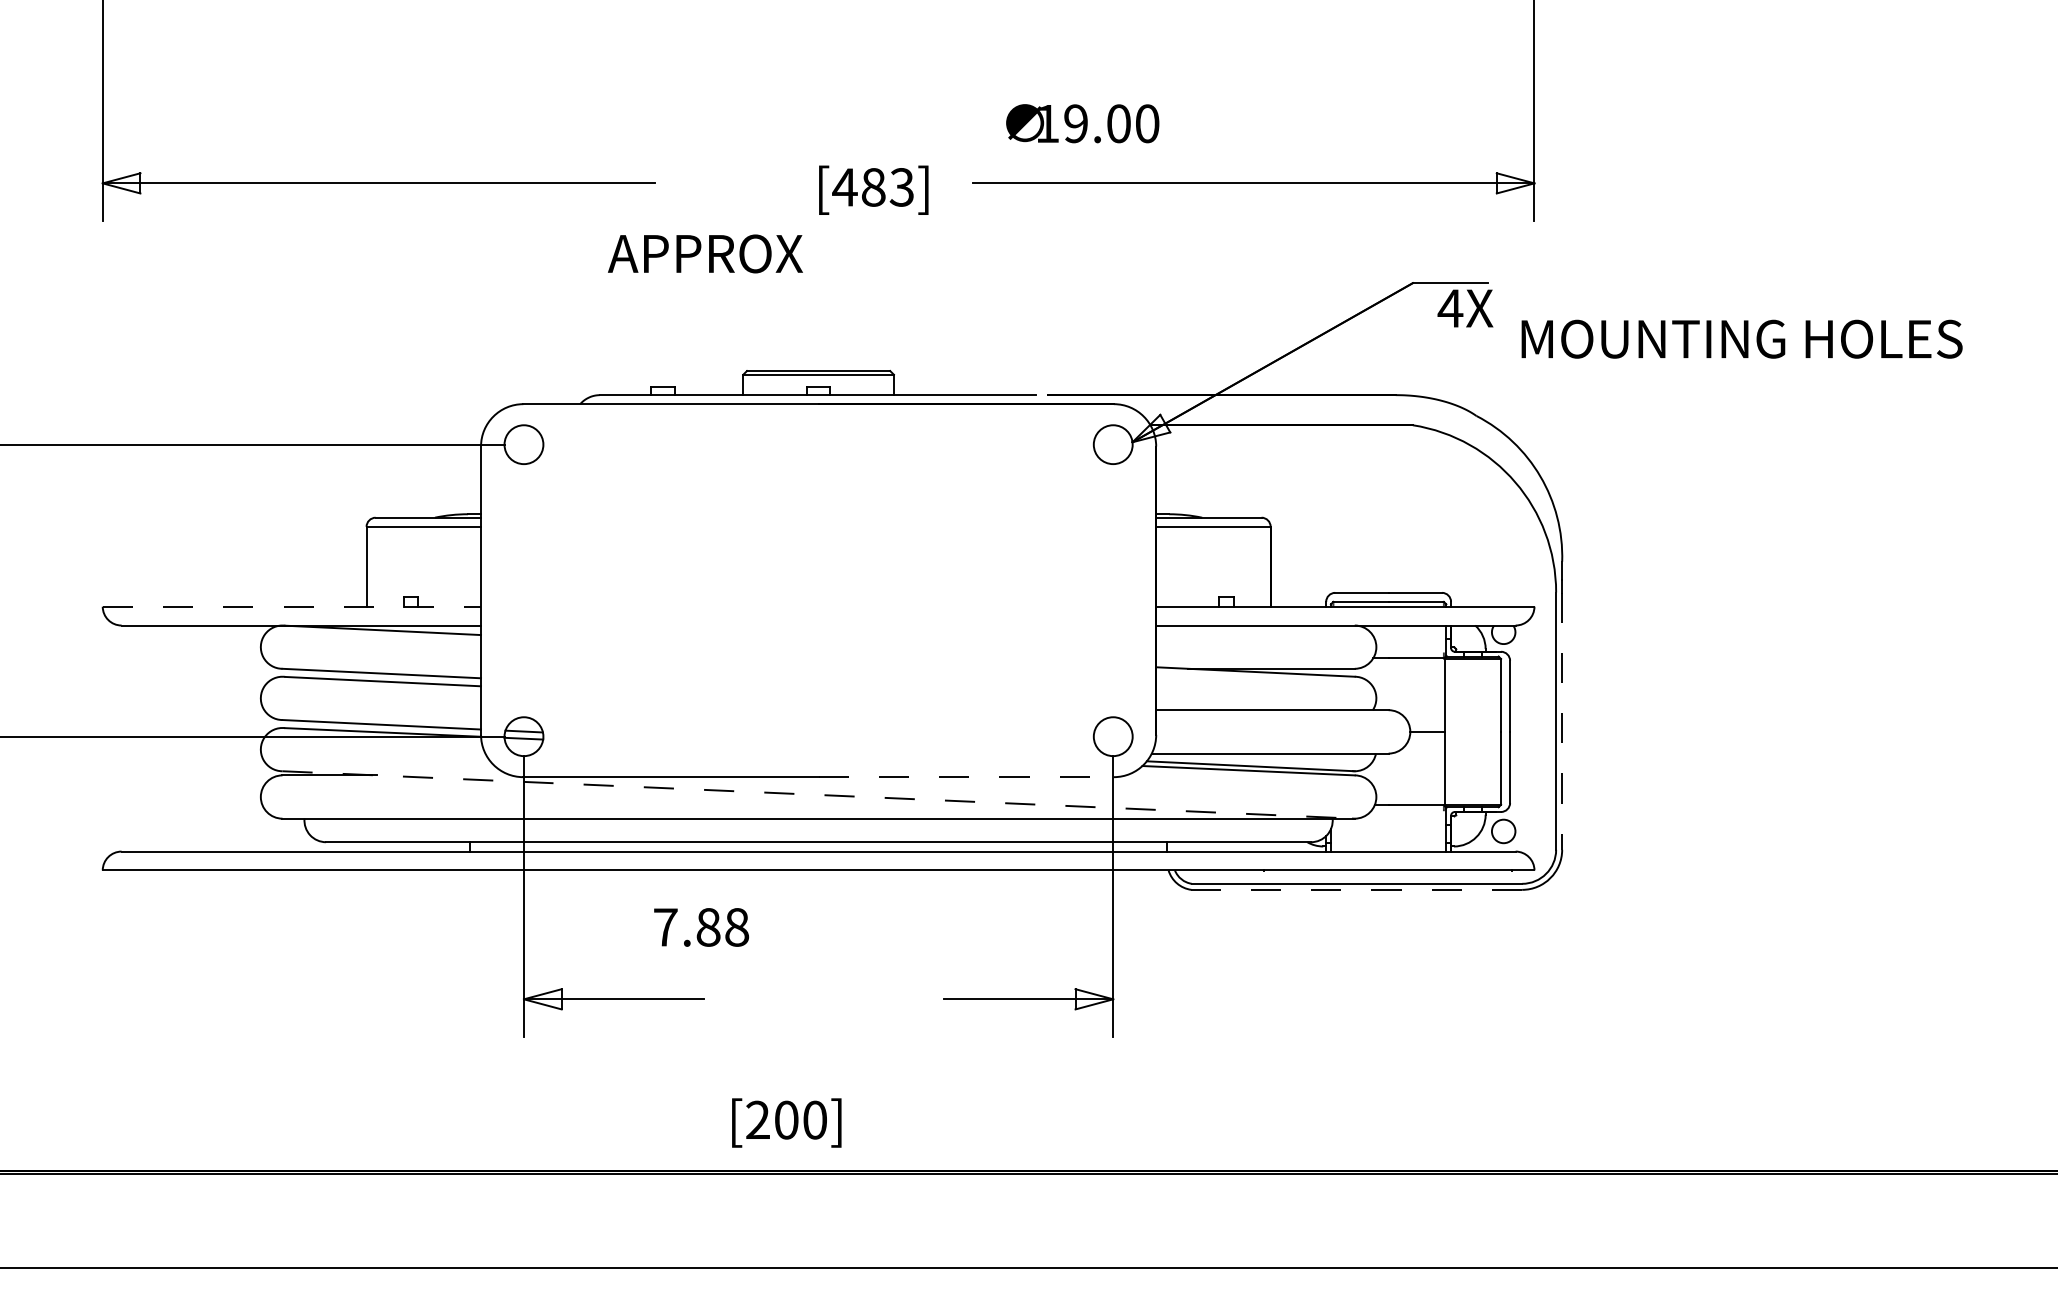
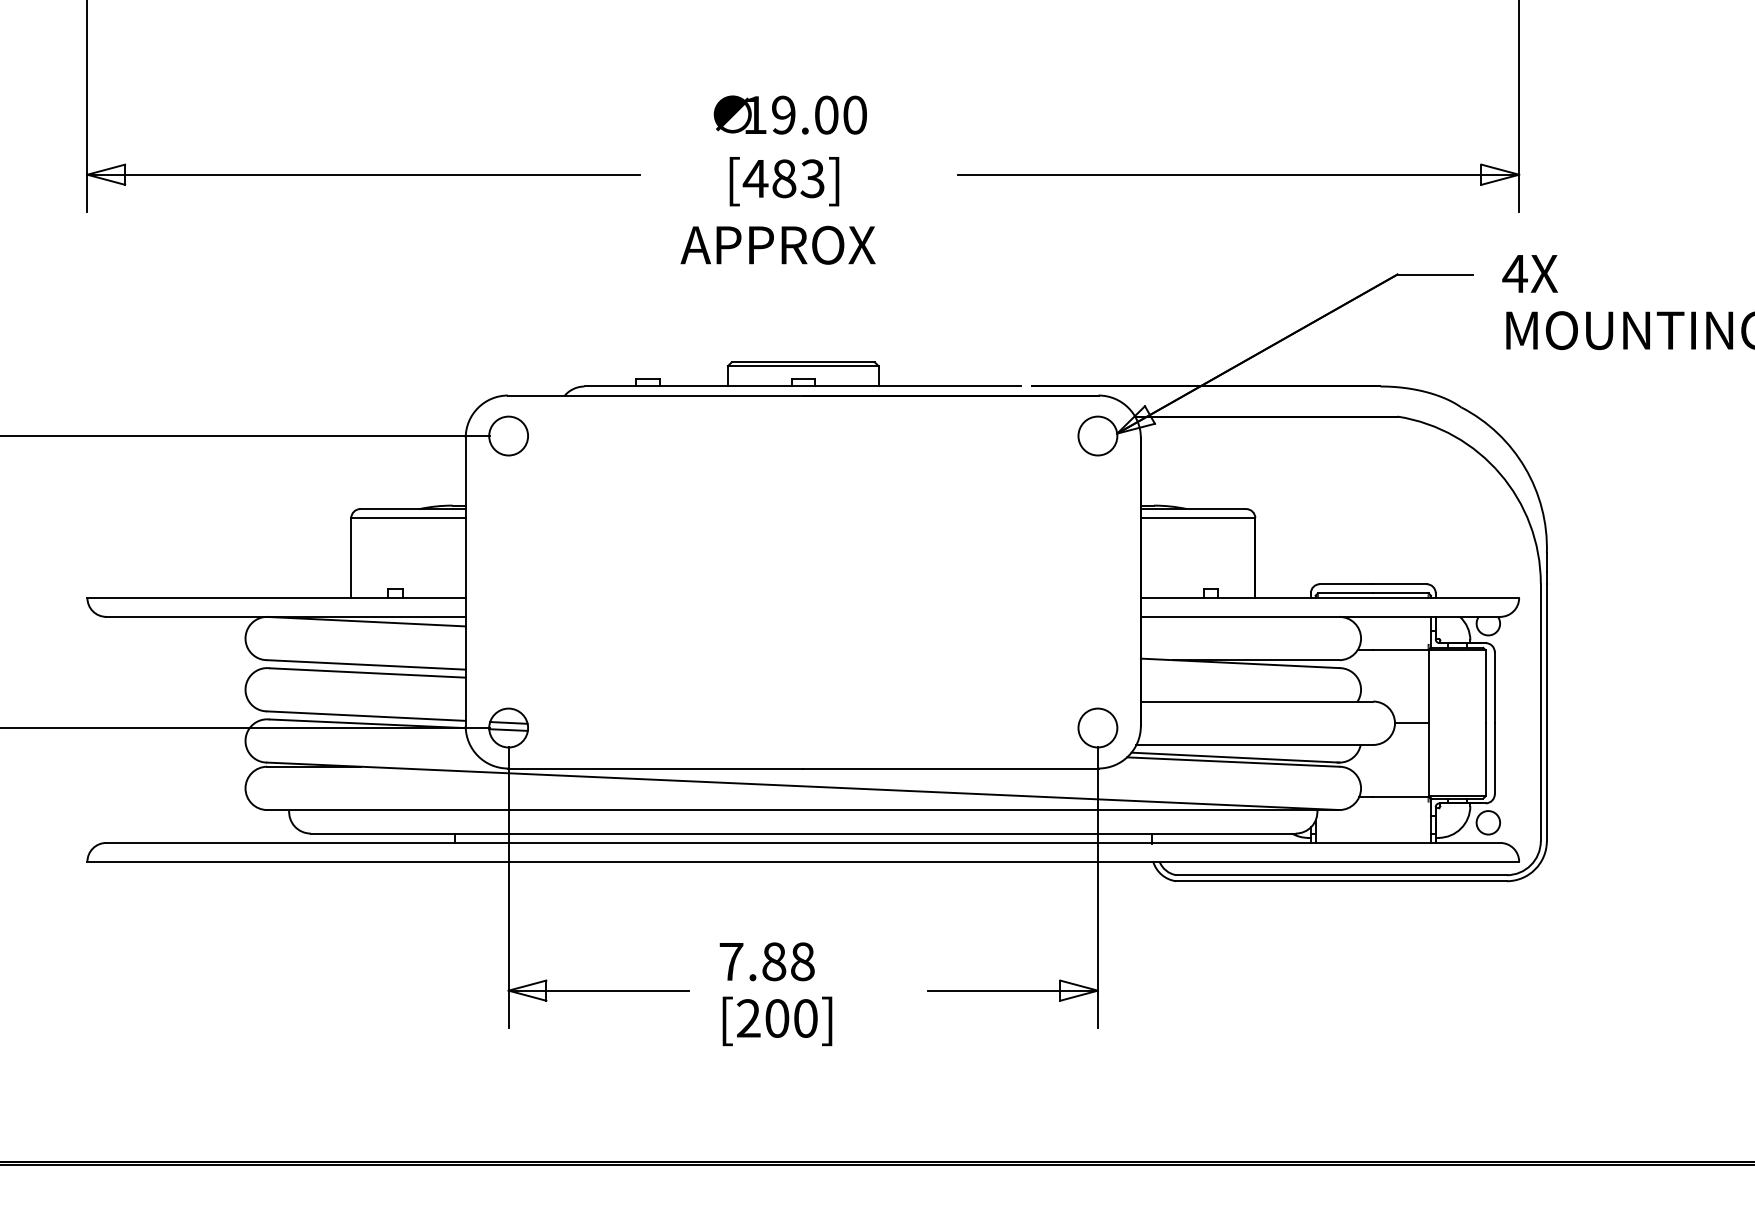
text: (1082, 123) -> (790, 114), moved
text: (873, 189) -> (784, 180), moved
text: (705, 253) -> (778, 244), moved
text: (1465, 308) -> (1530, 273), moved
line: (292, 606) -> (277, 597), dashed -> solid
line: (1562, 721) -> (1547, 712), dashed -> solid
line: (966, 777) -> (951, 768), dashed -> solid
line: (818, 794) -> (803, 785), dashed -> solid
line: (1356, 889) -> (1341, 880), dashed -> solid
text: (701, 927) -> (767, 961), moved
text: (786, 1122) -> (777, 1020), moved

